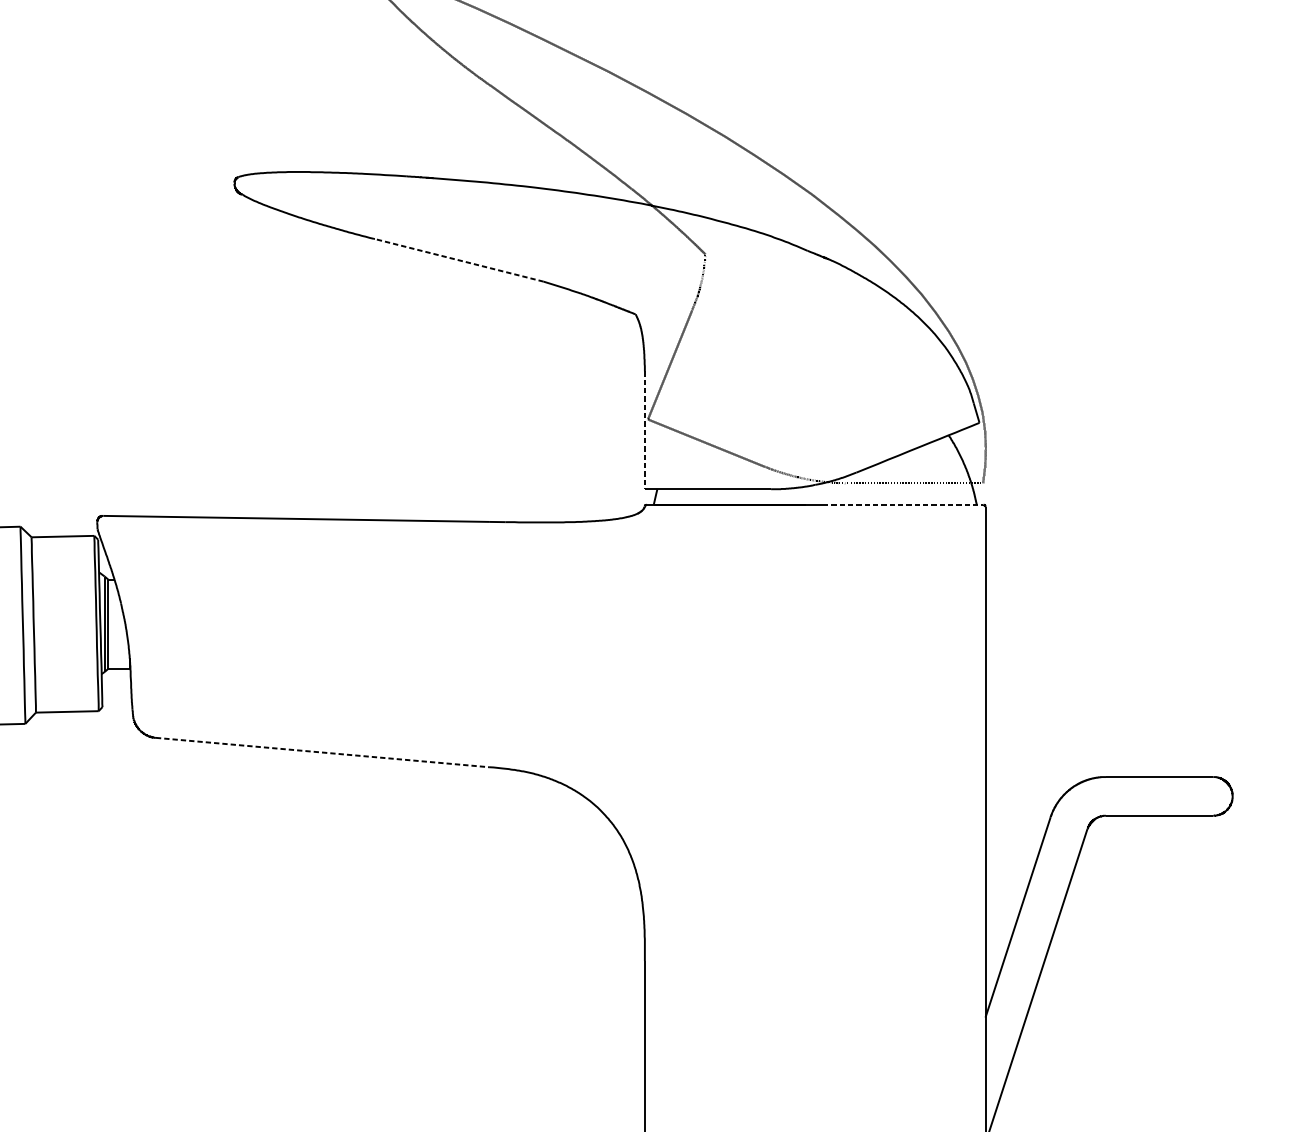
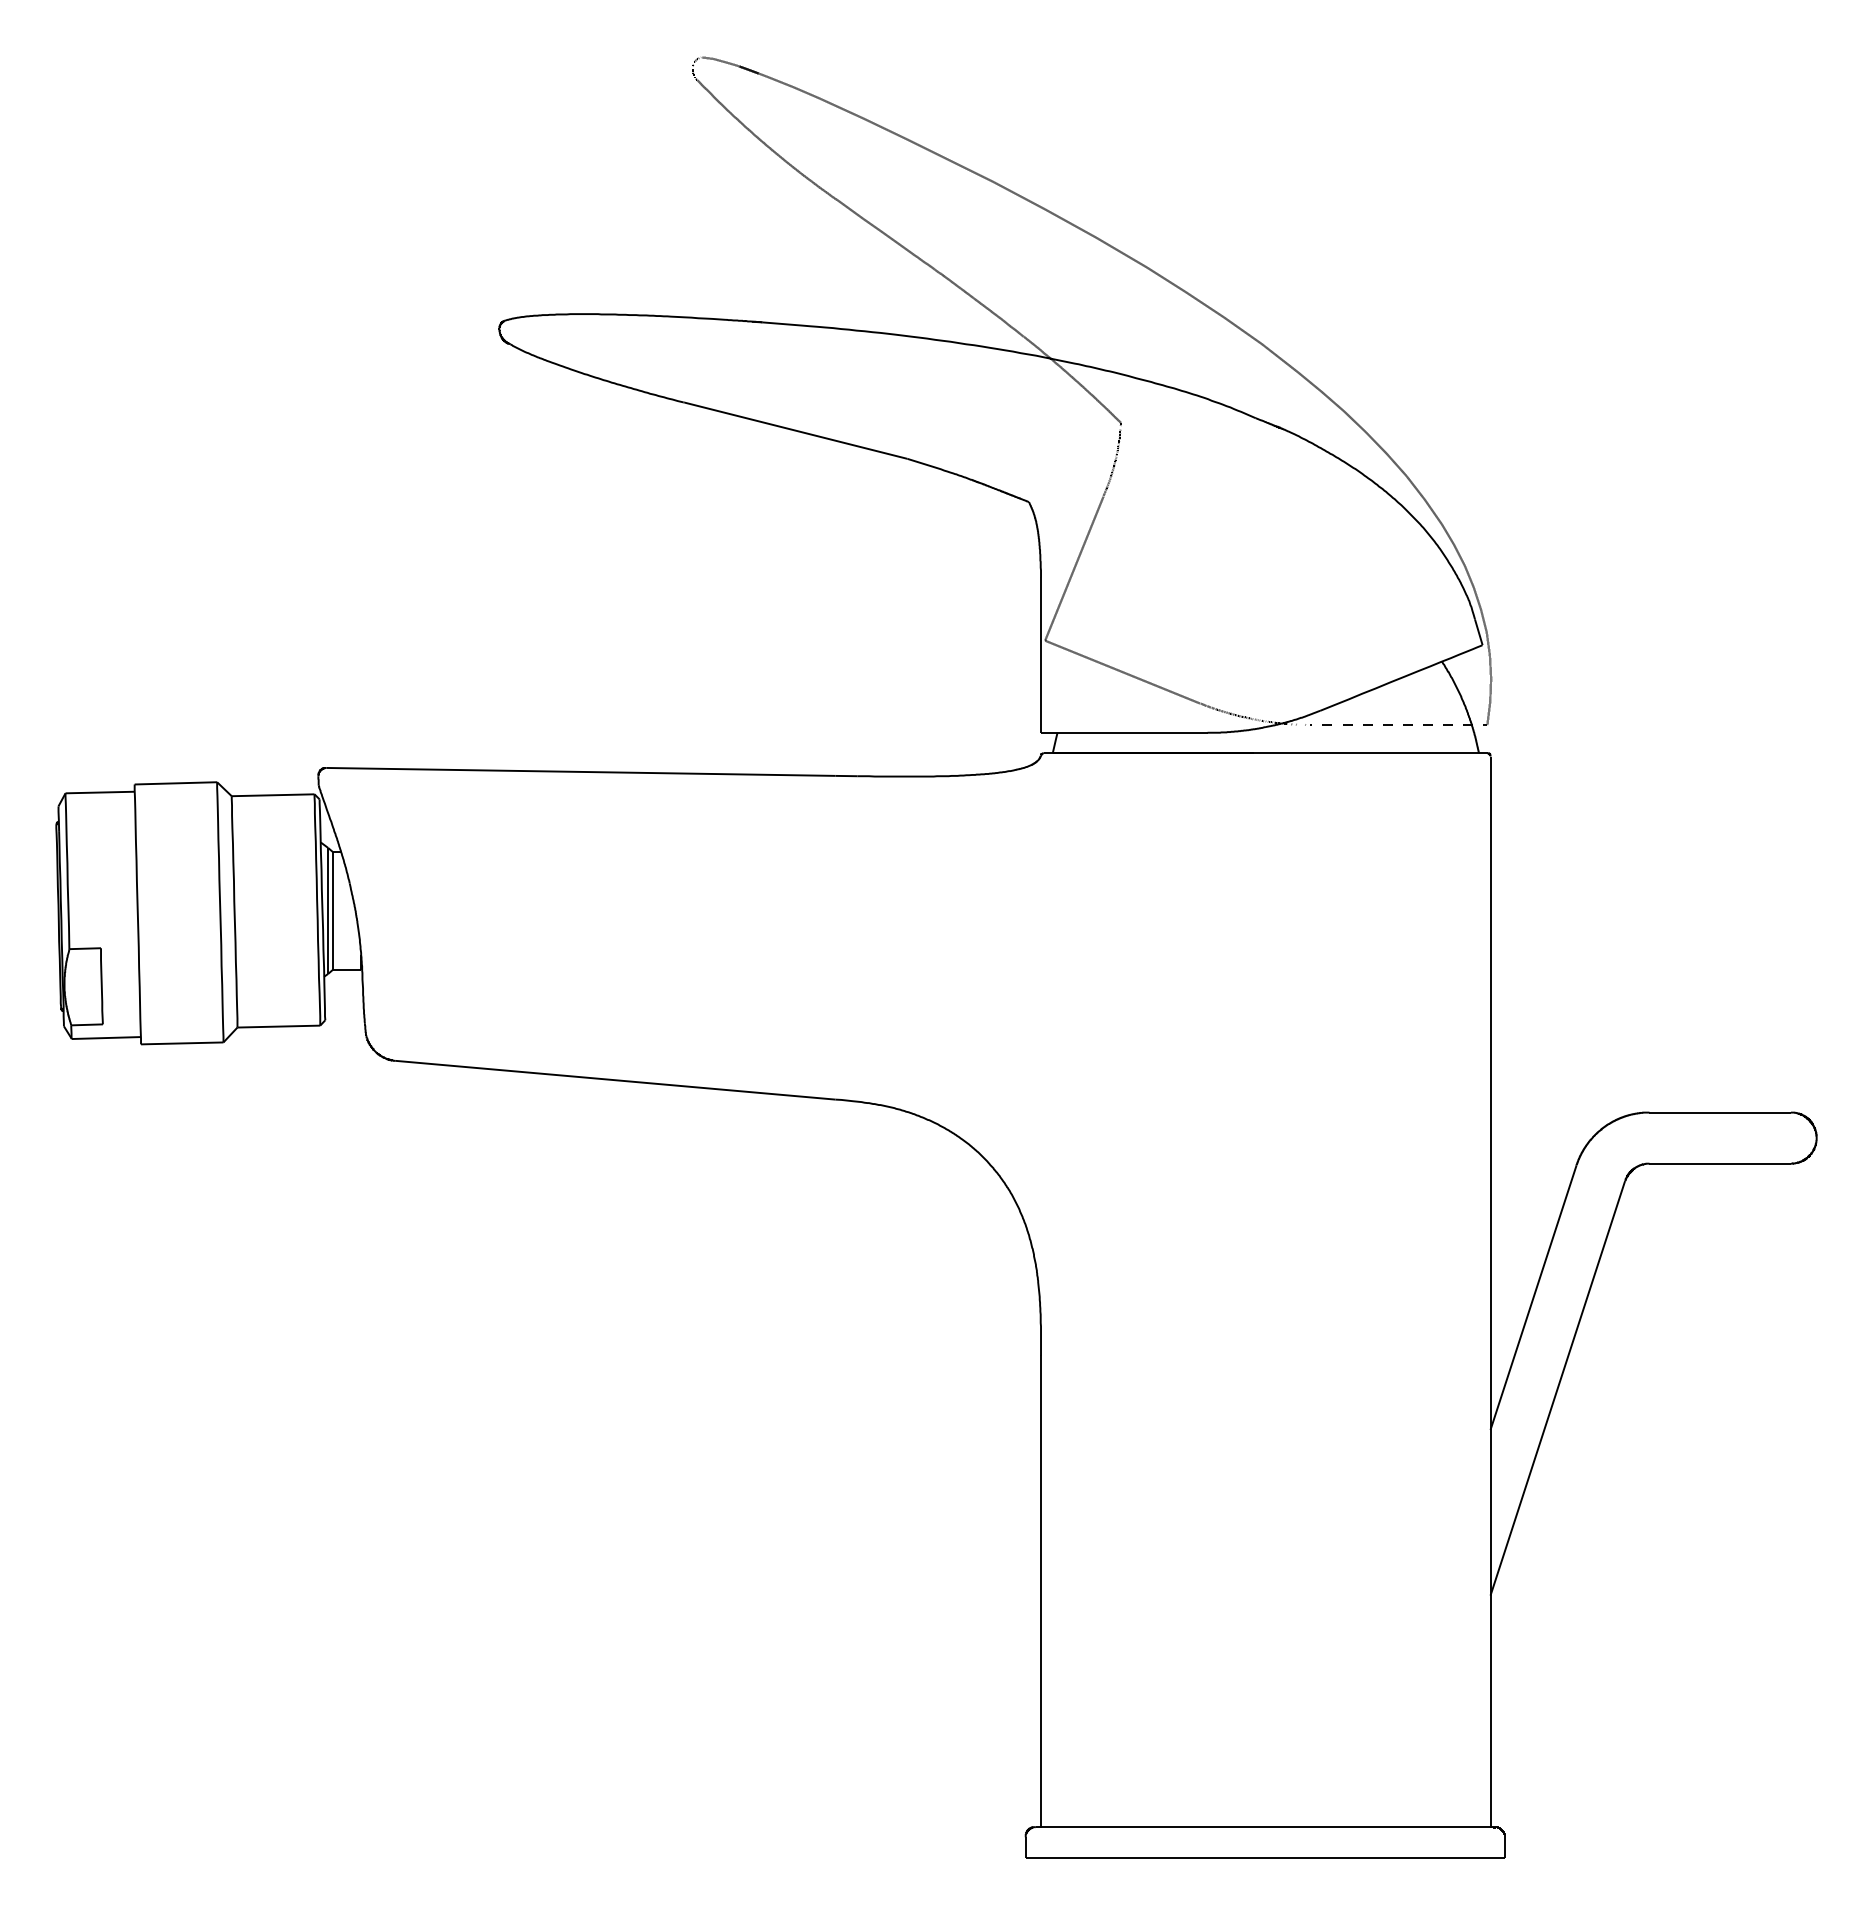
line: (459, 260) -> (796, 430), dashed -> solid
line: (645, 429) -> (1041, 654), dashed -> solid
line: (902, 504) -> (1381, 753), dashed -> solid
line: (322, 752) -> (615, 1080), dashed -> solid

